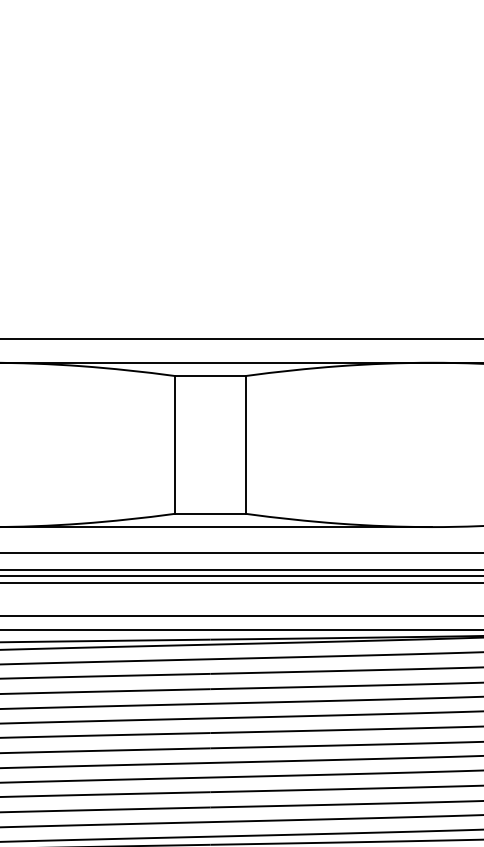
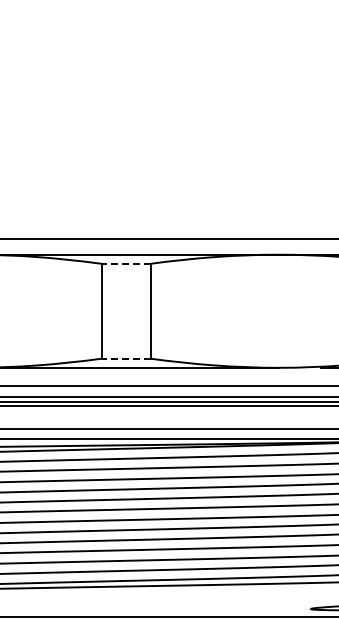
line: (210, 375) -> (126, 263), solid -> dashed
line: (210, 513) -> (126, 358), solid -> dashed

